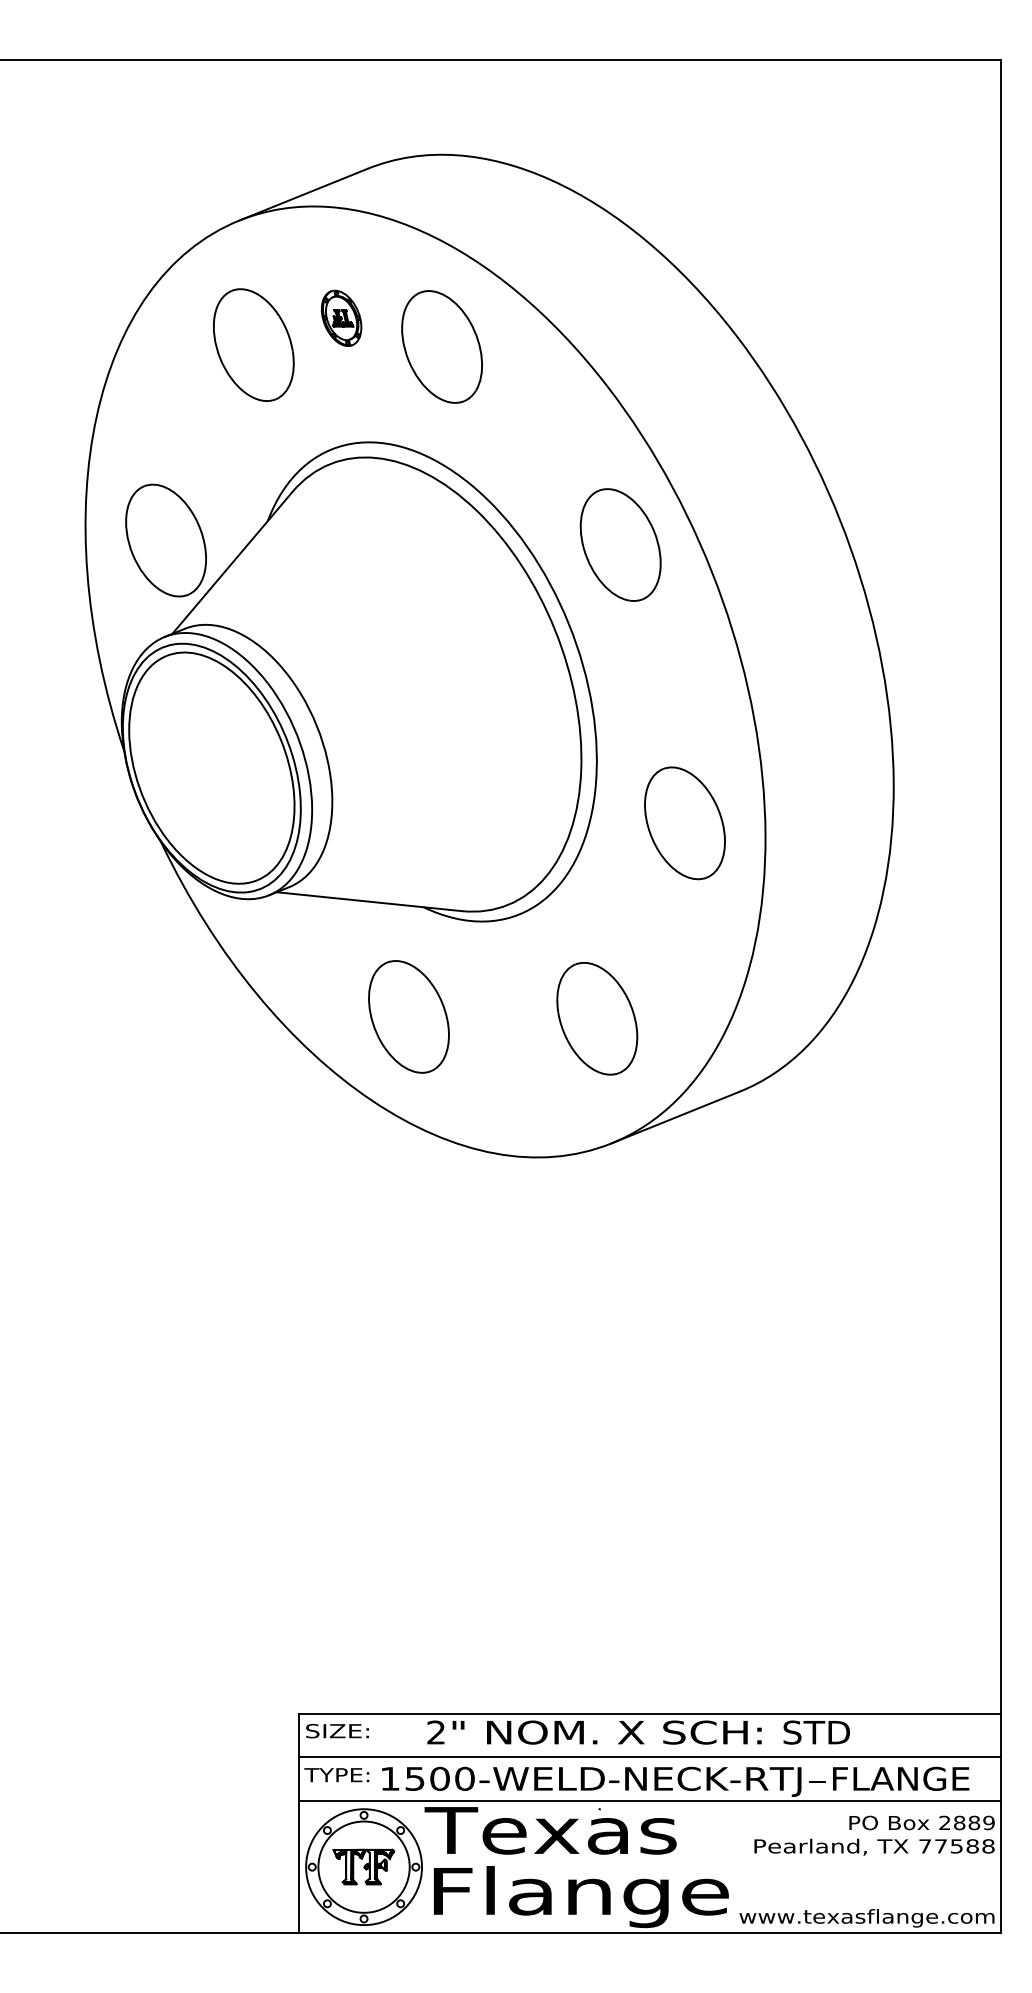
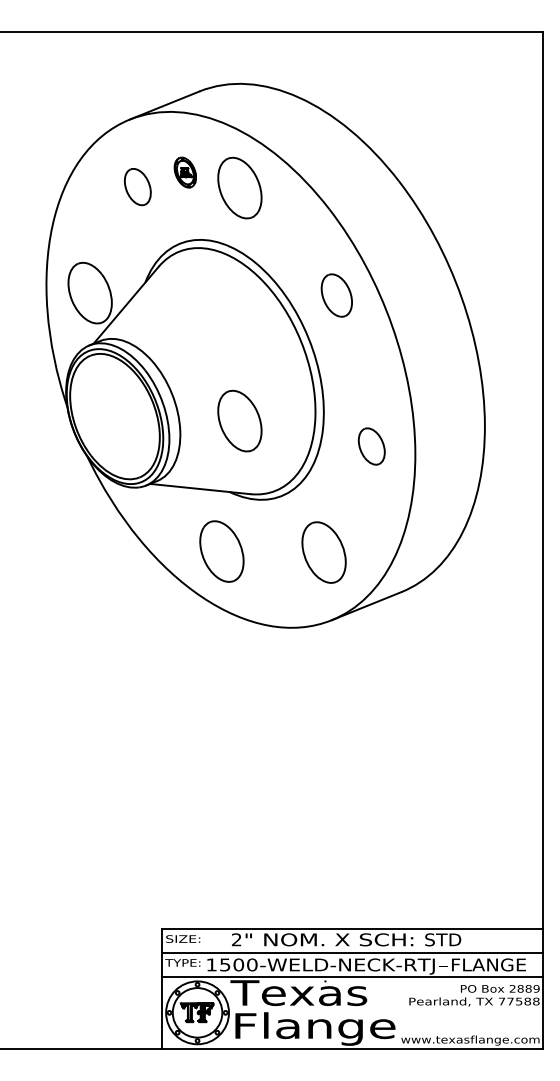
part: (253, 343) -> (137, 186), size x0.6
part: (620, 544) -> (336, 295), size x0.7
part: (441, 775) -> (239, 420), added
part: (684, 823) -> (371, 446), size x0.6

